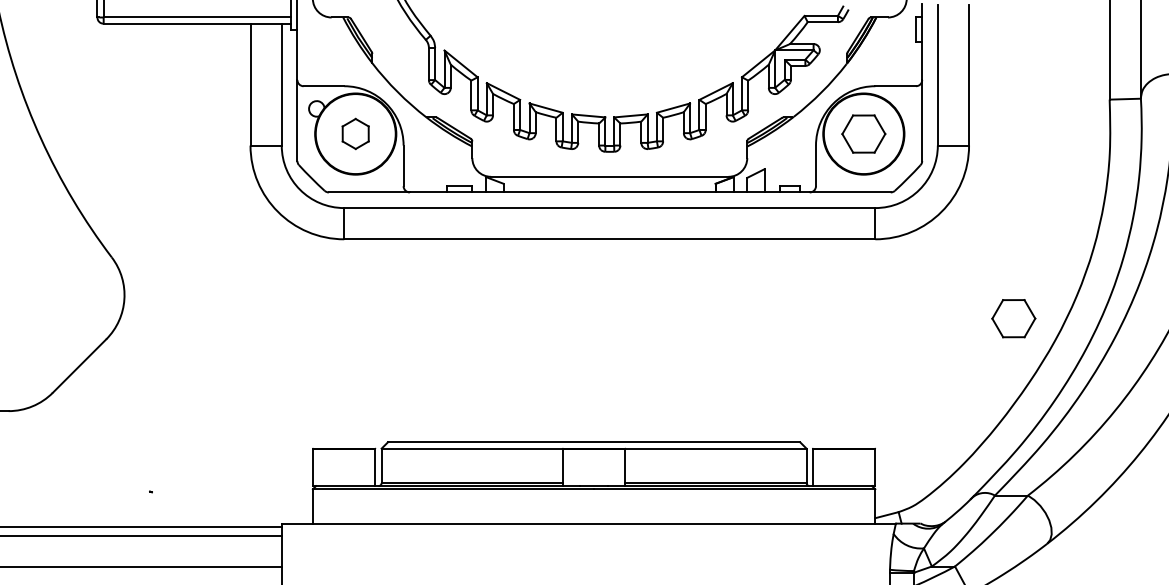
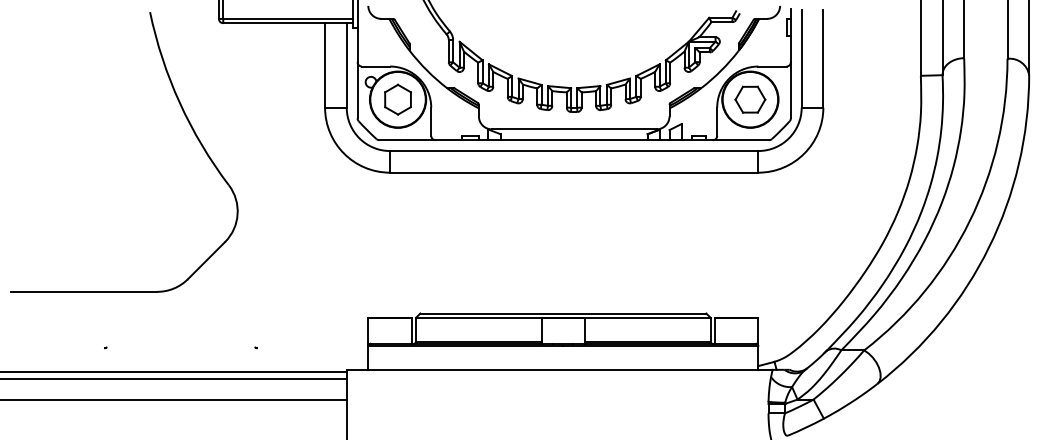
part: (354, 133) -> (397, 99), size x1.43
part: (1013, 318) -> (854, 227), removed

